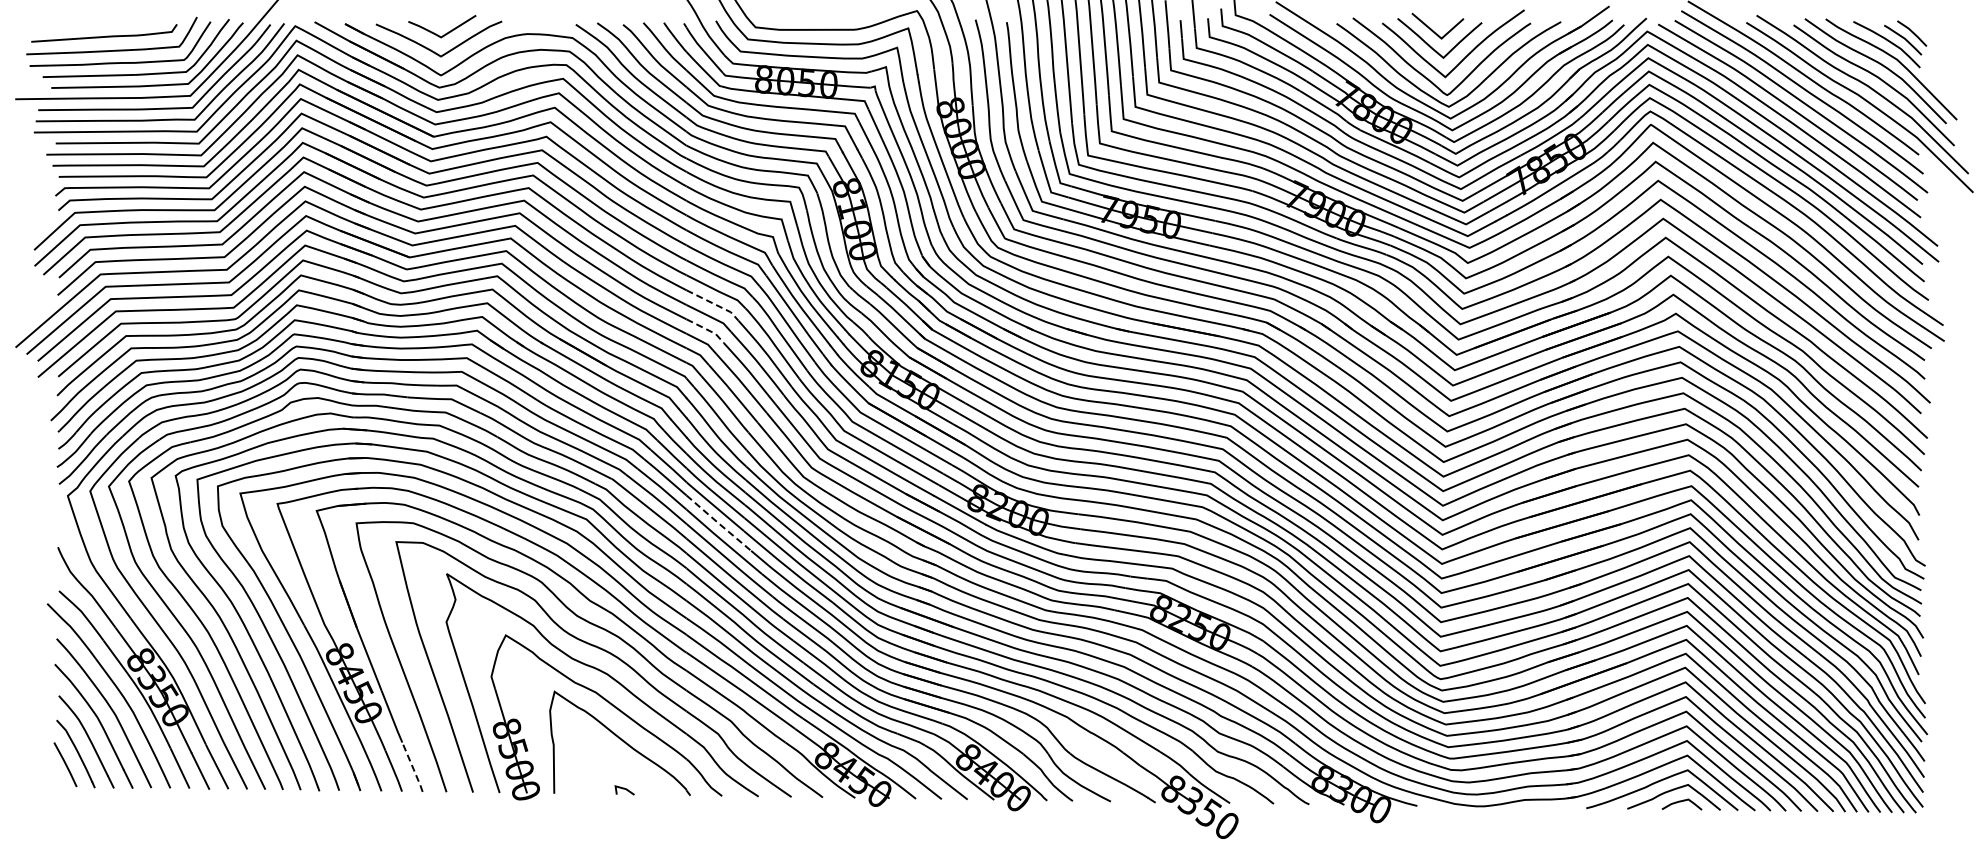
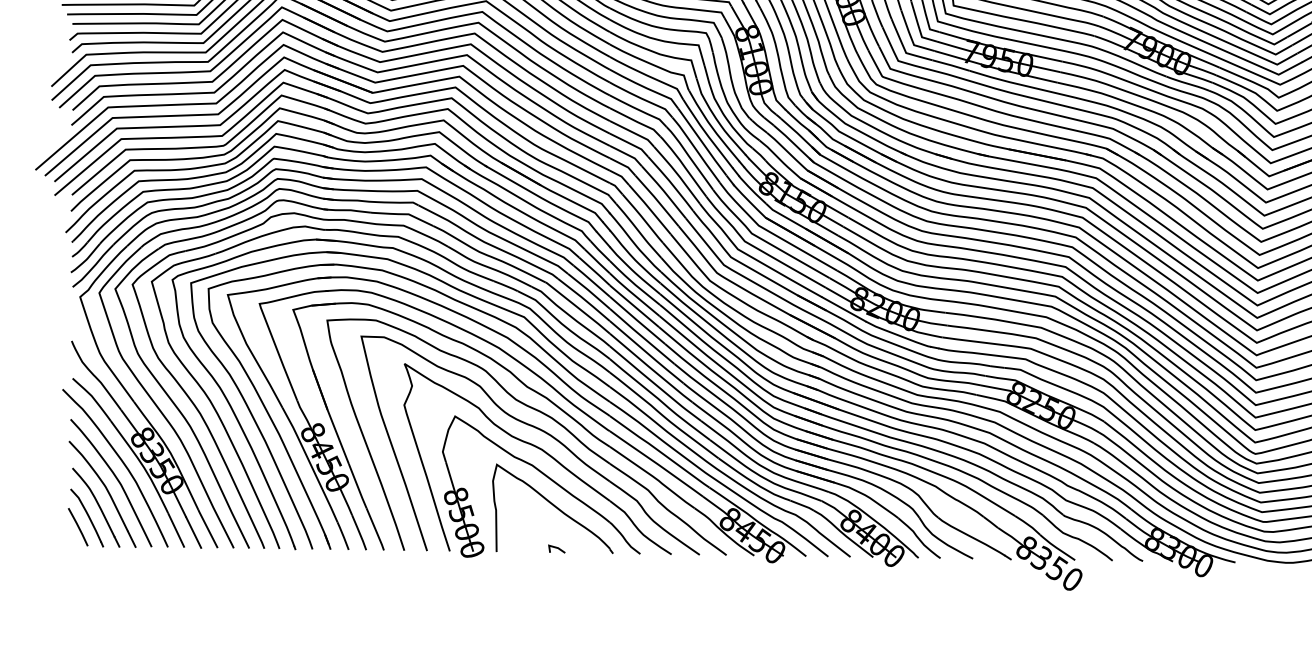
line: (714, 304) -> (633, 133), dashed -> solid
line: (707, 329) -> (627, 154), dashed -> solid
line: (718, 523) -> (637, 320), dashed -> solid
line: (413, 768) -> (376, 530), dashed -> solid

